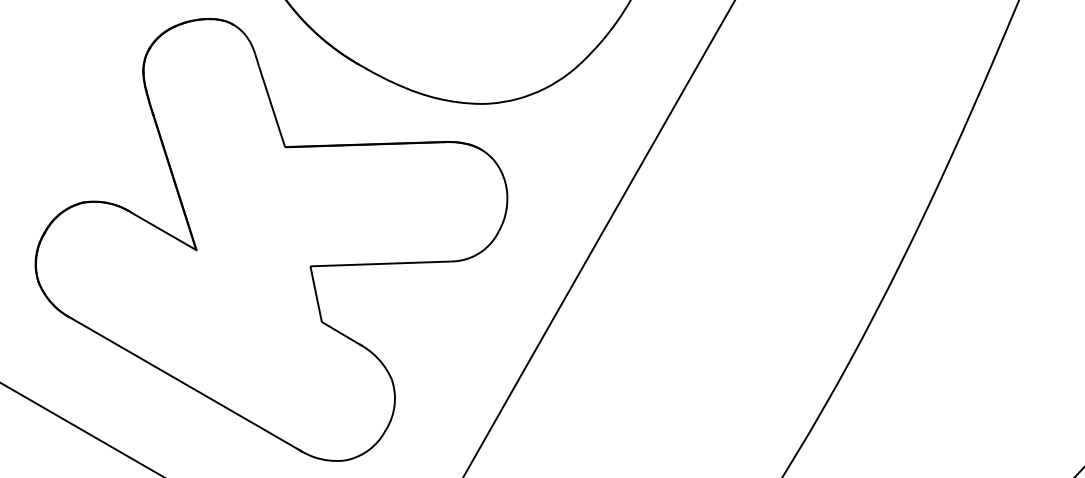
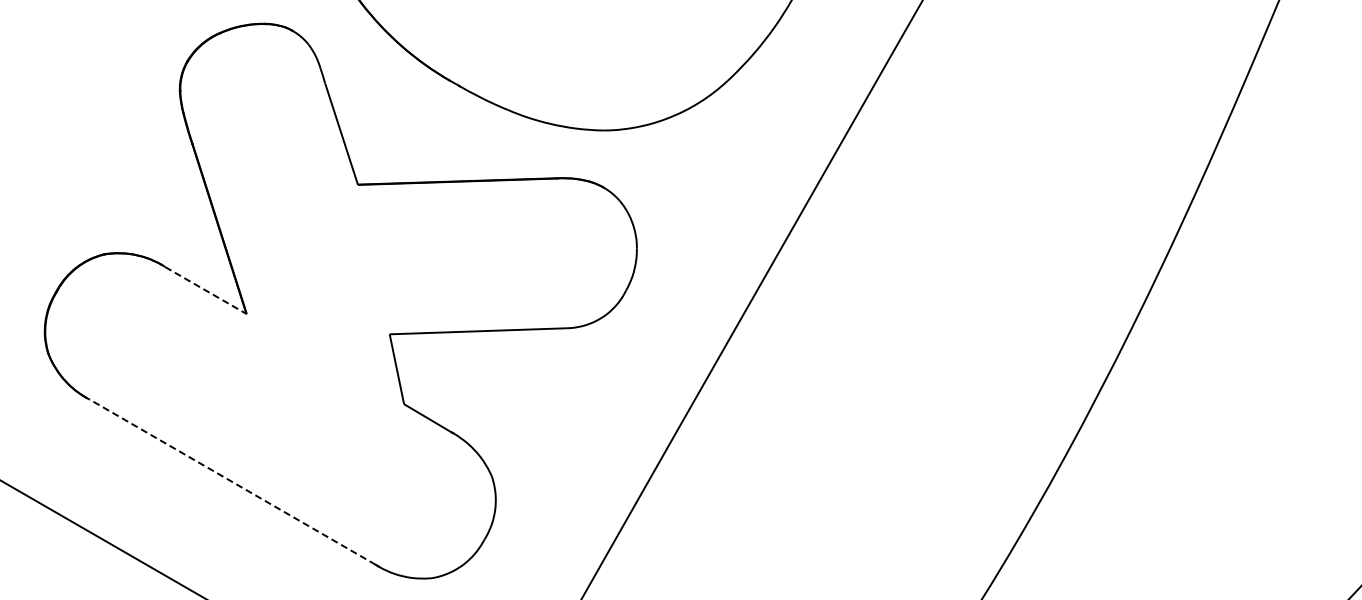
line: (164, 231) -> (206, 290), solid -> dashed
line: (185, 384) -> (232, 482), solid -> dashed

